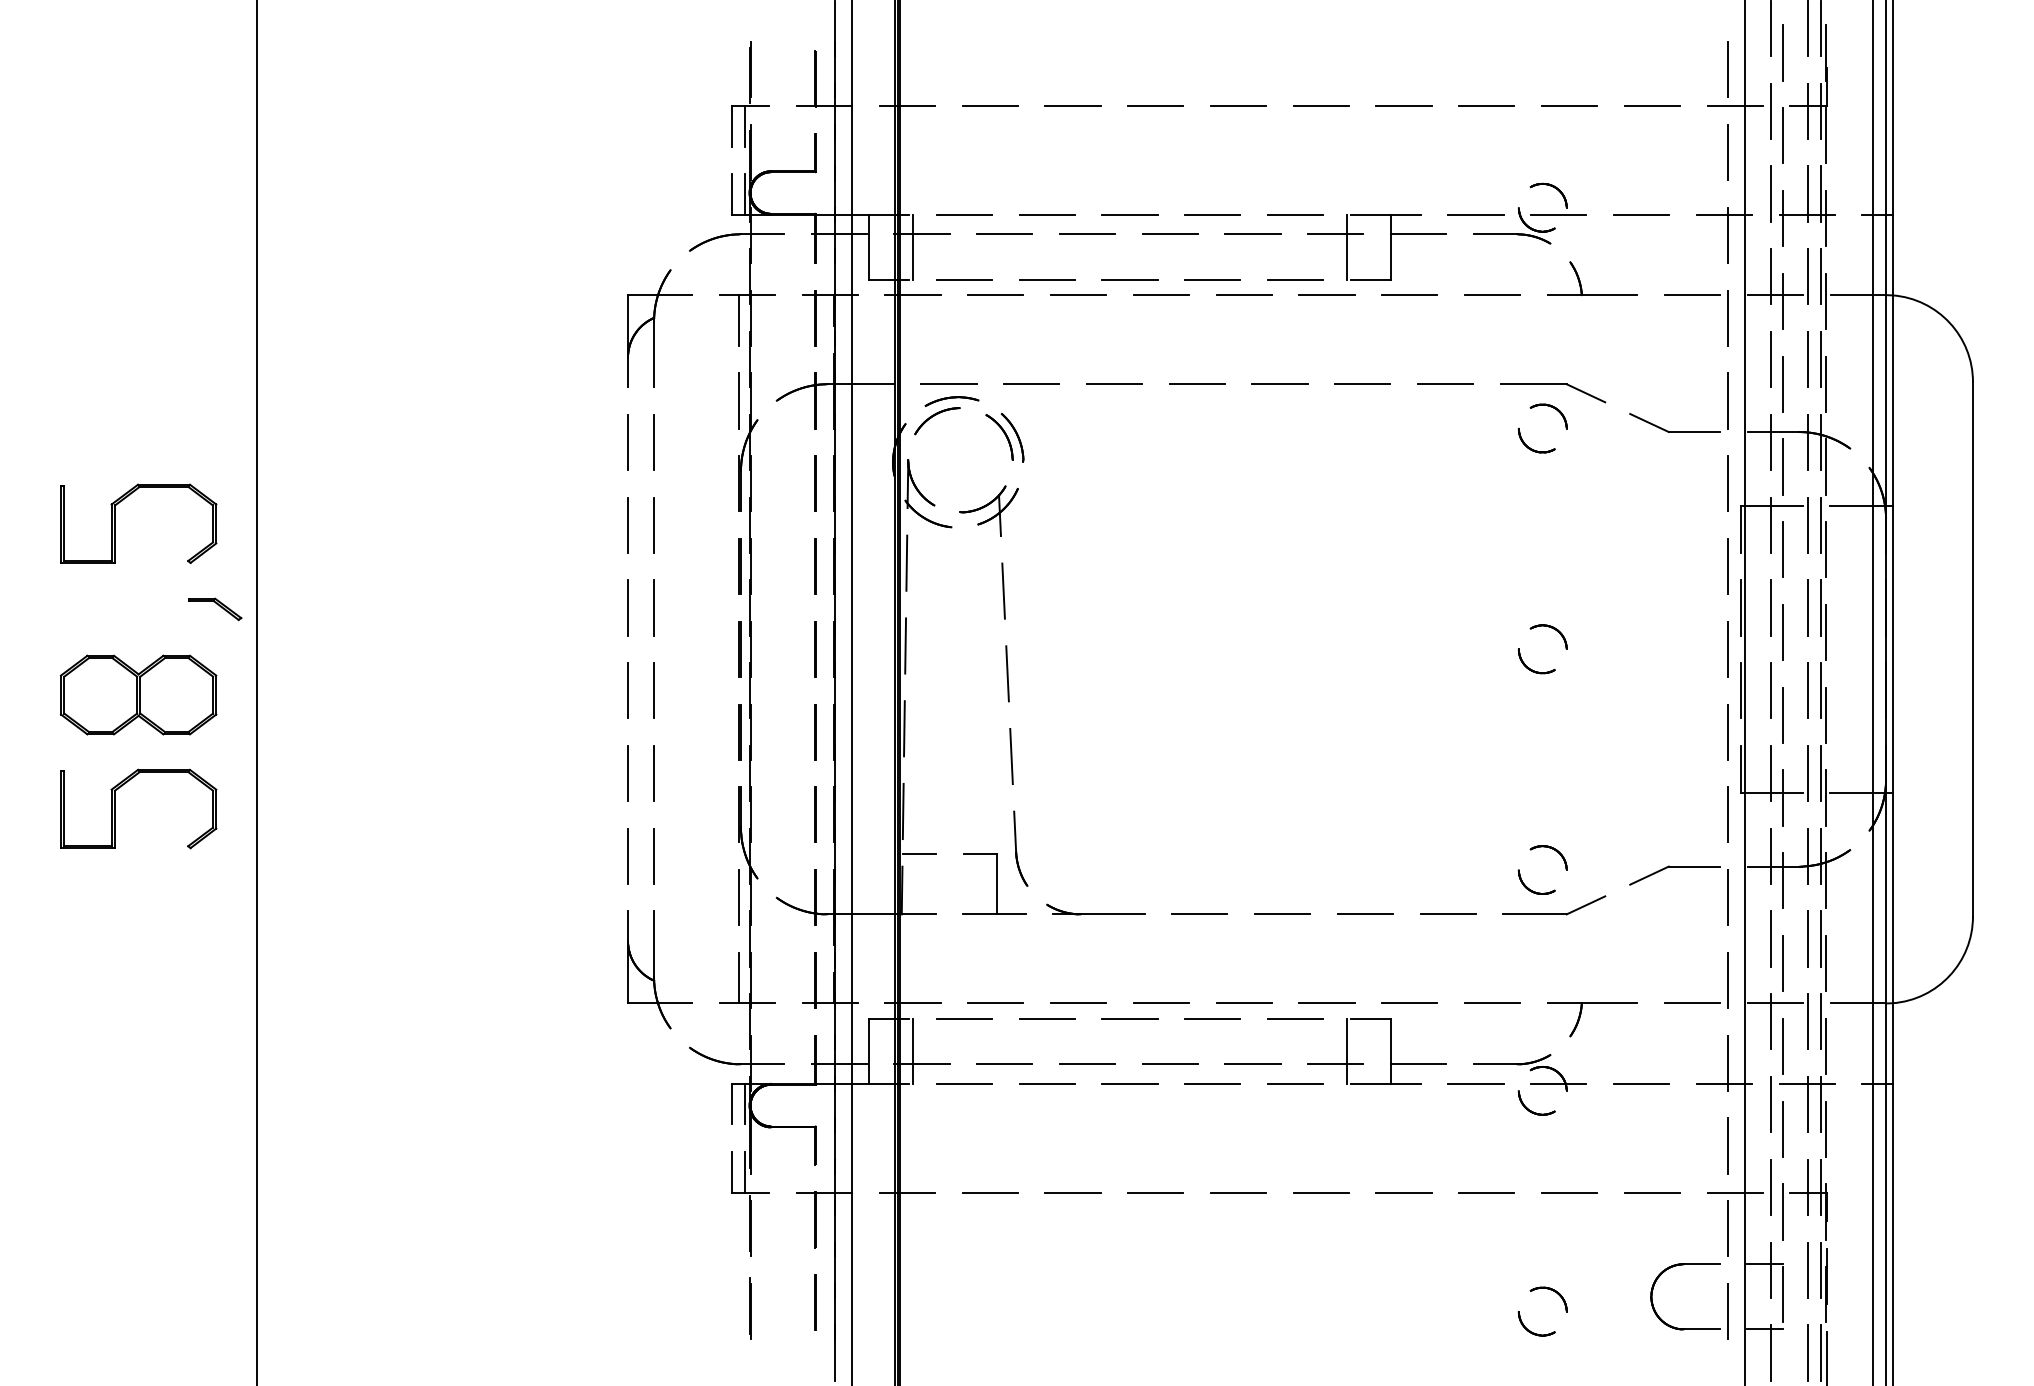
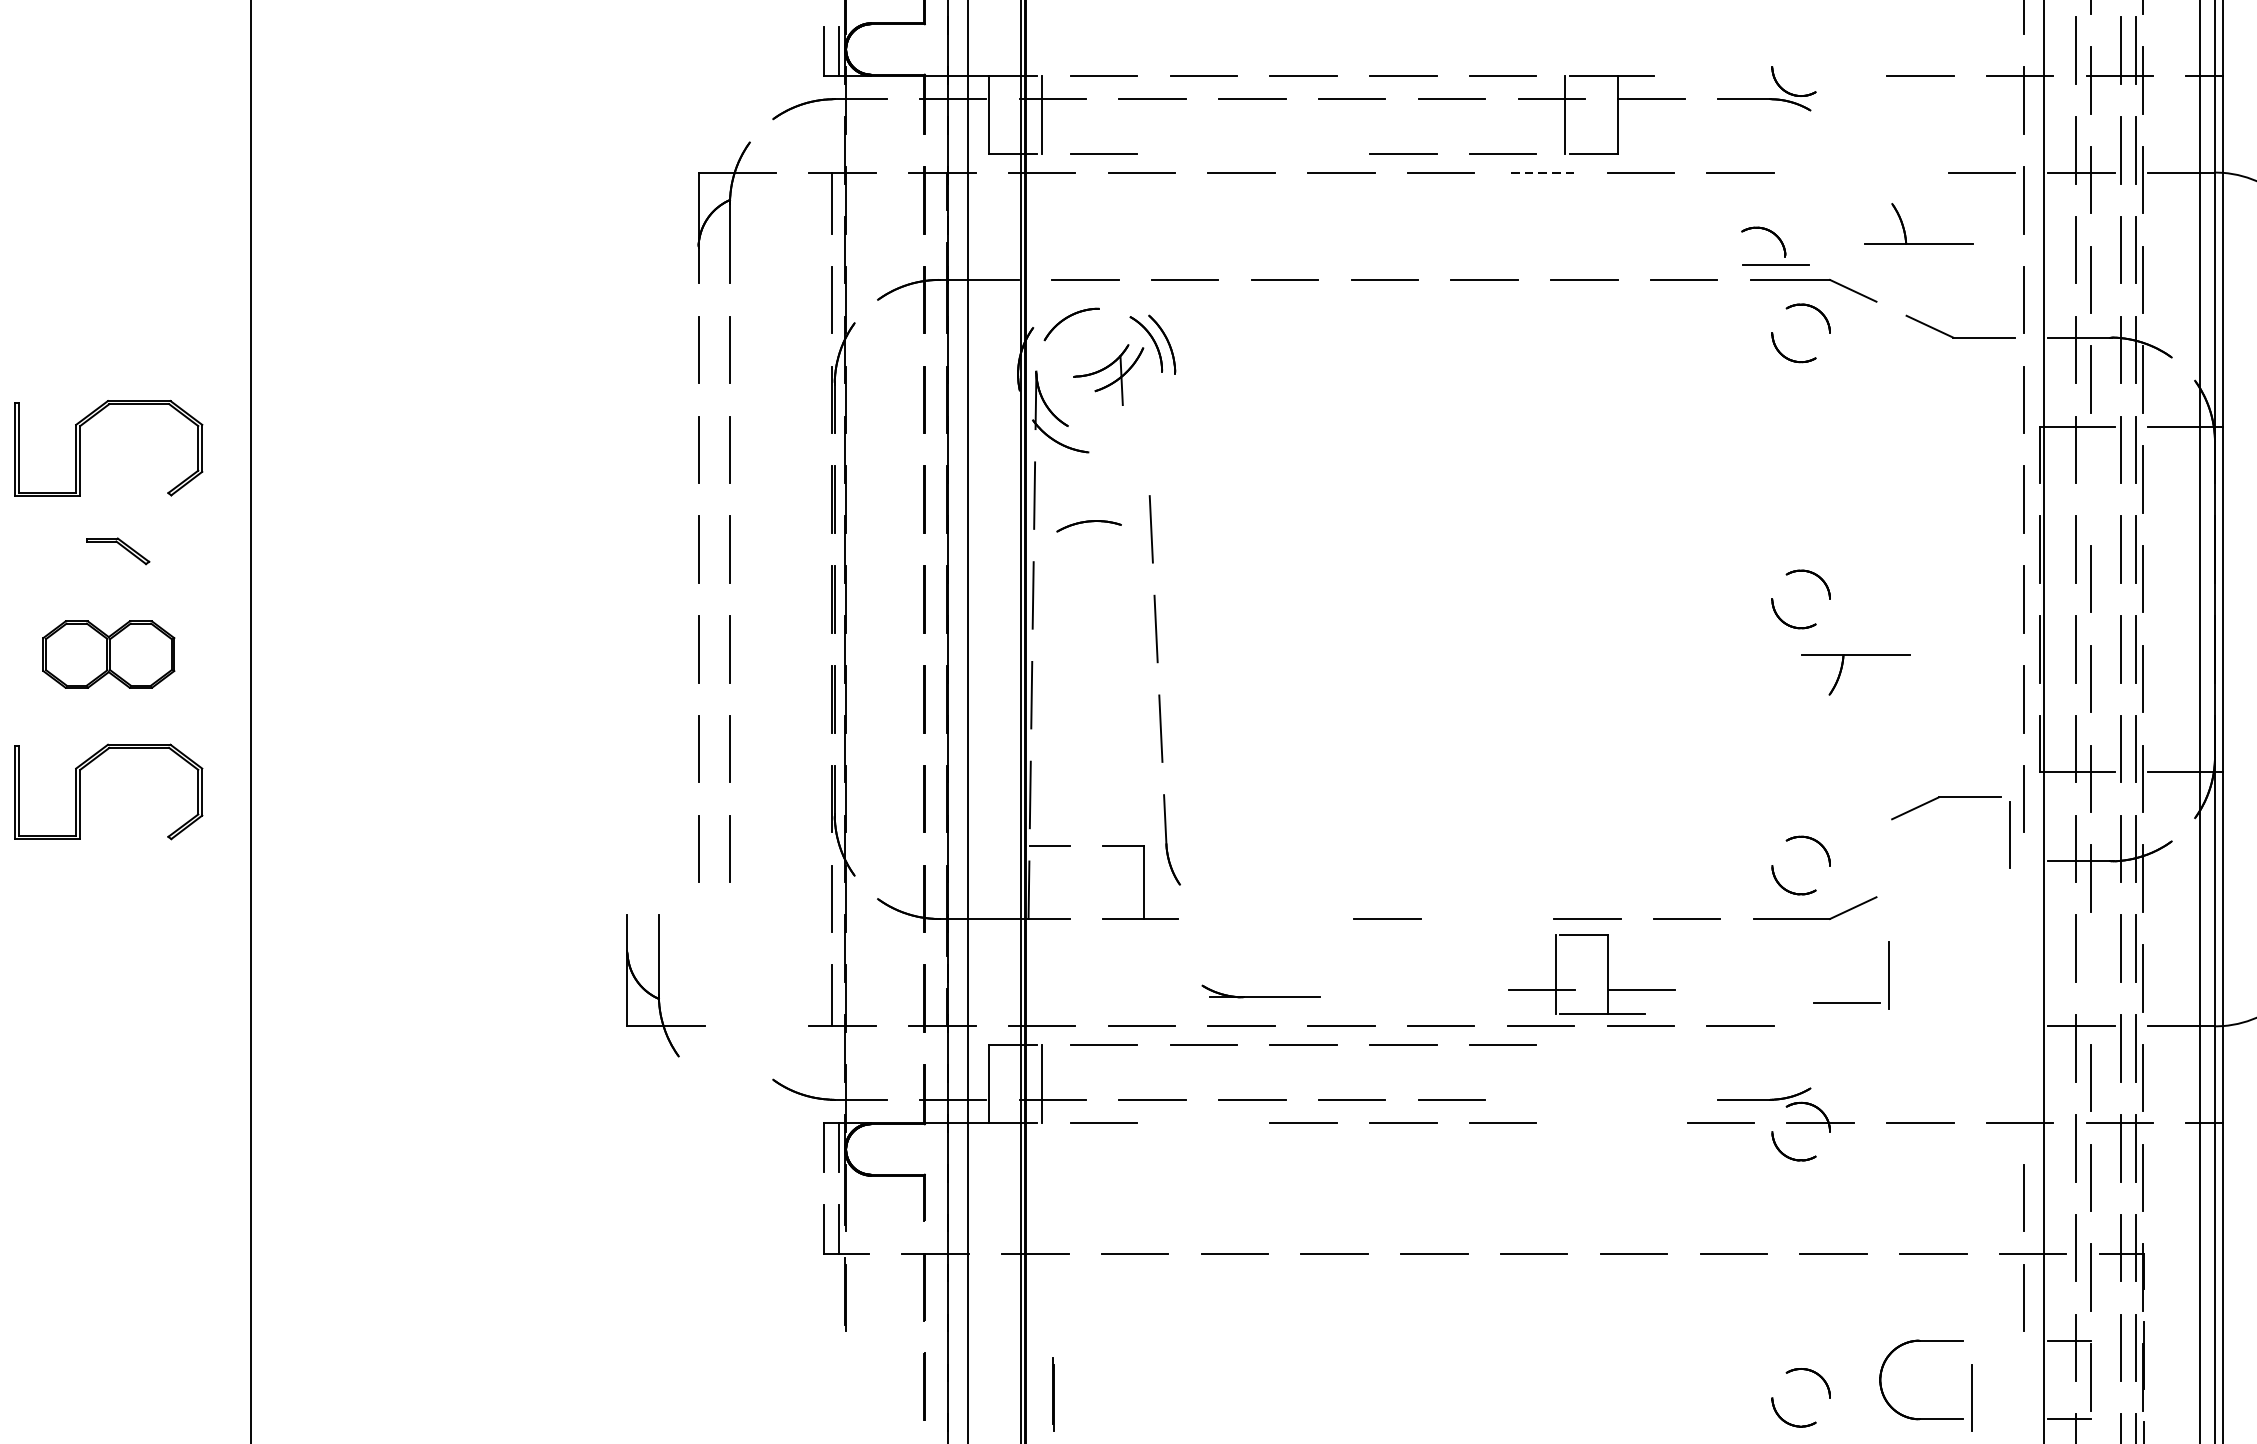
part: (1557, 198) -> (1774, 245), moved
line: (1475, 214) -> (1720, 75), removed
line: (1046, 279) -> (1203, 153), removed
line: (1129, 279) -> (1303, 153), removed
part: (1581, 283) -> (1905, 229), moved
line: (1326, 295) -> (1540, 172), solid -> dashed
part: (951, 401) -> (1088, 526), moved
part: (988, 510) -> (1107, 374), moved
line: (1782, 549) -> (2090, 479), removed
part: (215, 609) -> (118, 551), moved
part: (138, 694) -> (108, 653), size x0.7
part: (1678, 867) -> (1950, 798), moved
part: (1095, 909) -> (1260, 991), moved
line: (1282, 913) -> (1487, 917), removed
line: (1782, 963) -> (2090, 978), removed
part: (659, 969) -> (665, 985), moved
part: (1696, 1002) -> (1851, 1002), moved
part: (1580, 1018) -> (1841, 673), moved
part: (1390, 1051) -> (1608, 974), moved
line: (1727, 1062) -> (2023, 1097), removed
line: (1046, 1083) -> (1203, 1122), removed
line: (750, 1308) -> (1053, 1394), moved
part: (1689, 1328) -> (1926, 1418), moved

